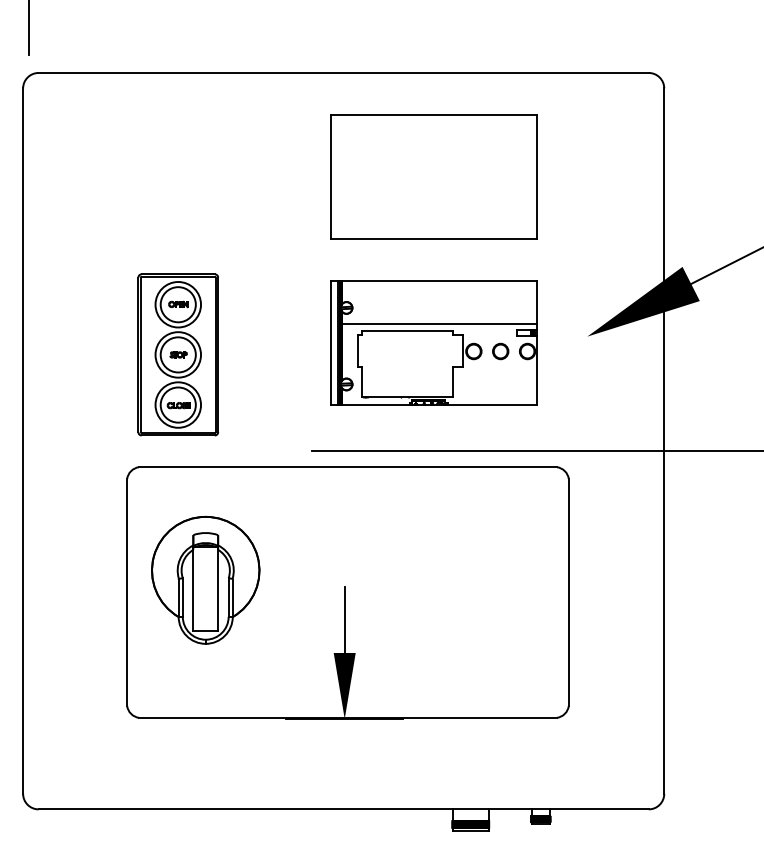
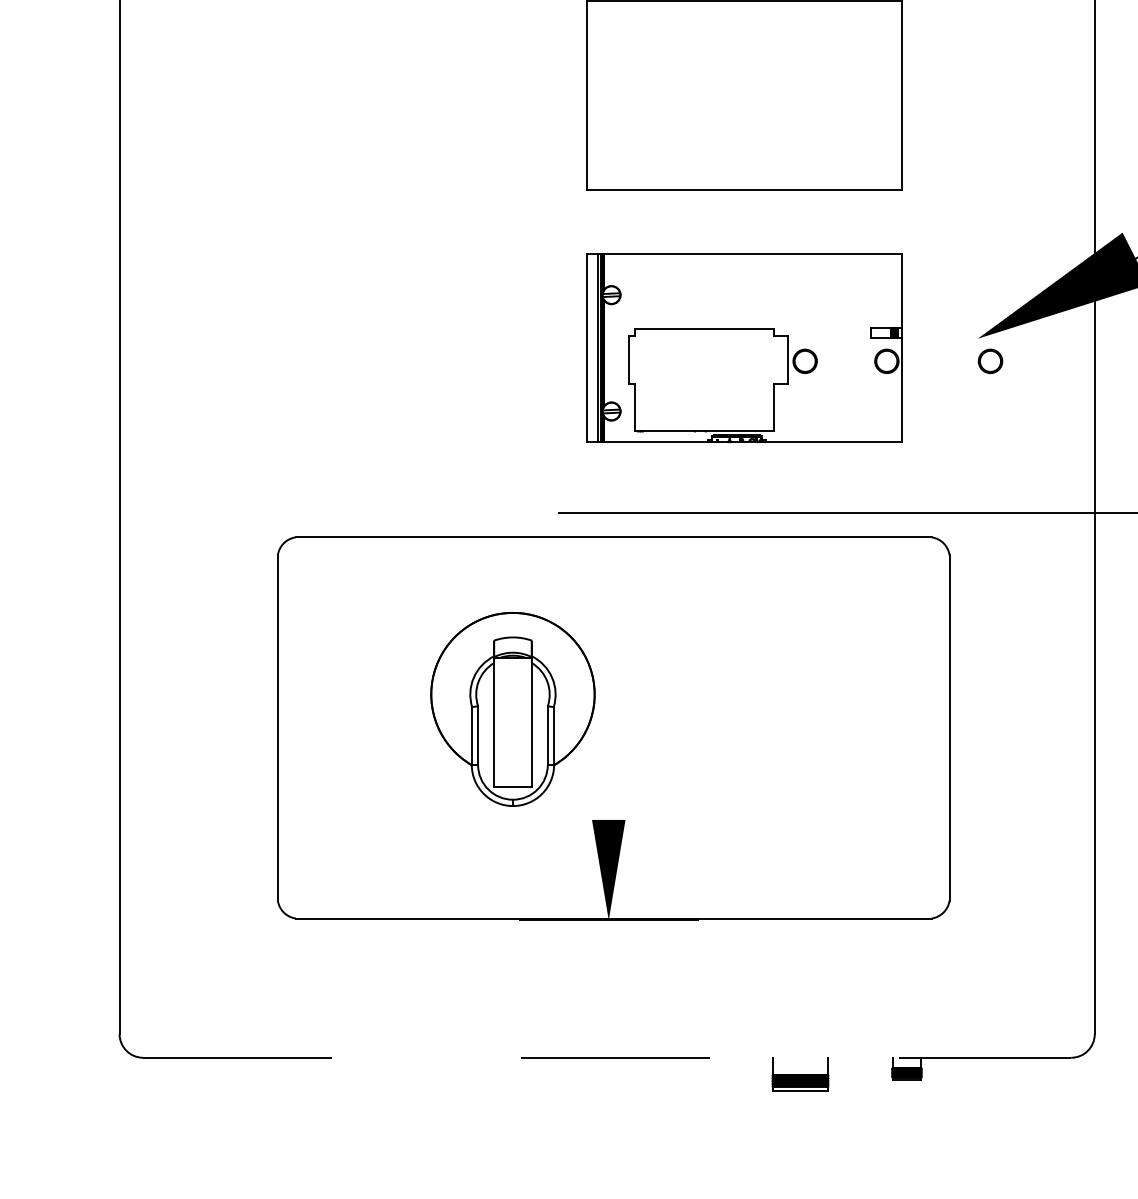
line: (439, 324) -> (752, 320), removed
part: (500, 351) -> (990, 361), moved
part: (177, 354) -> (354, 365), removed
part: (205, 579) -> (512, 708), moved
line: (344, 619) -> (608, 768), removed
line: (344, 809) -> (608, 1057), solid -> dashed

